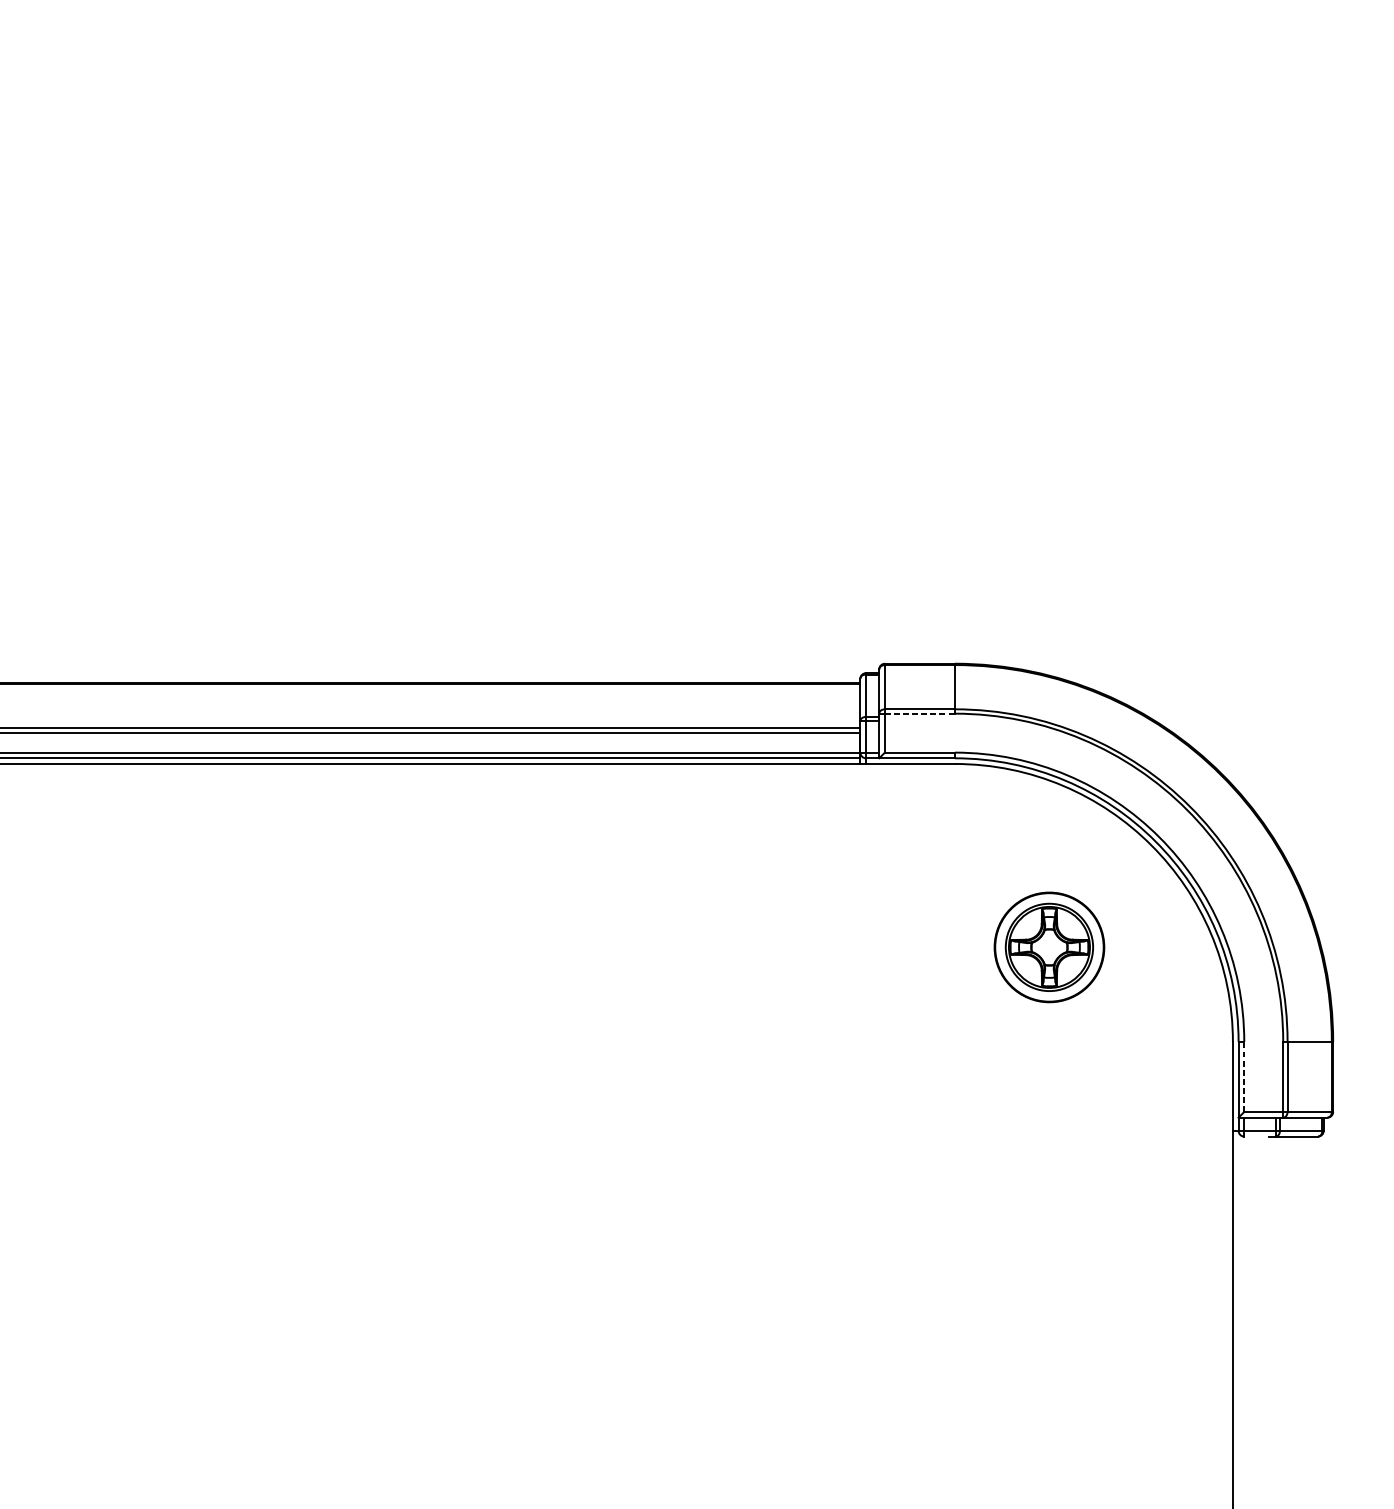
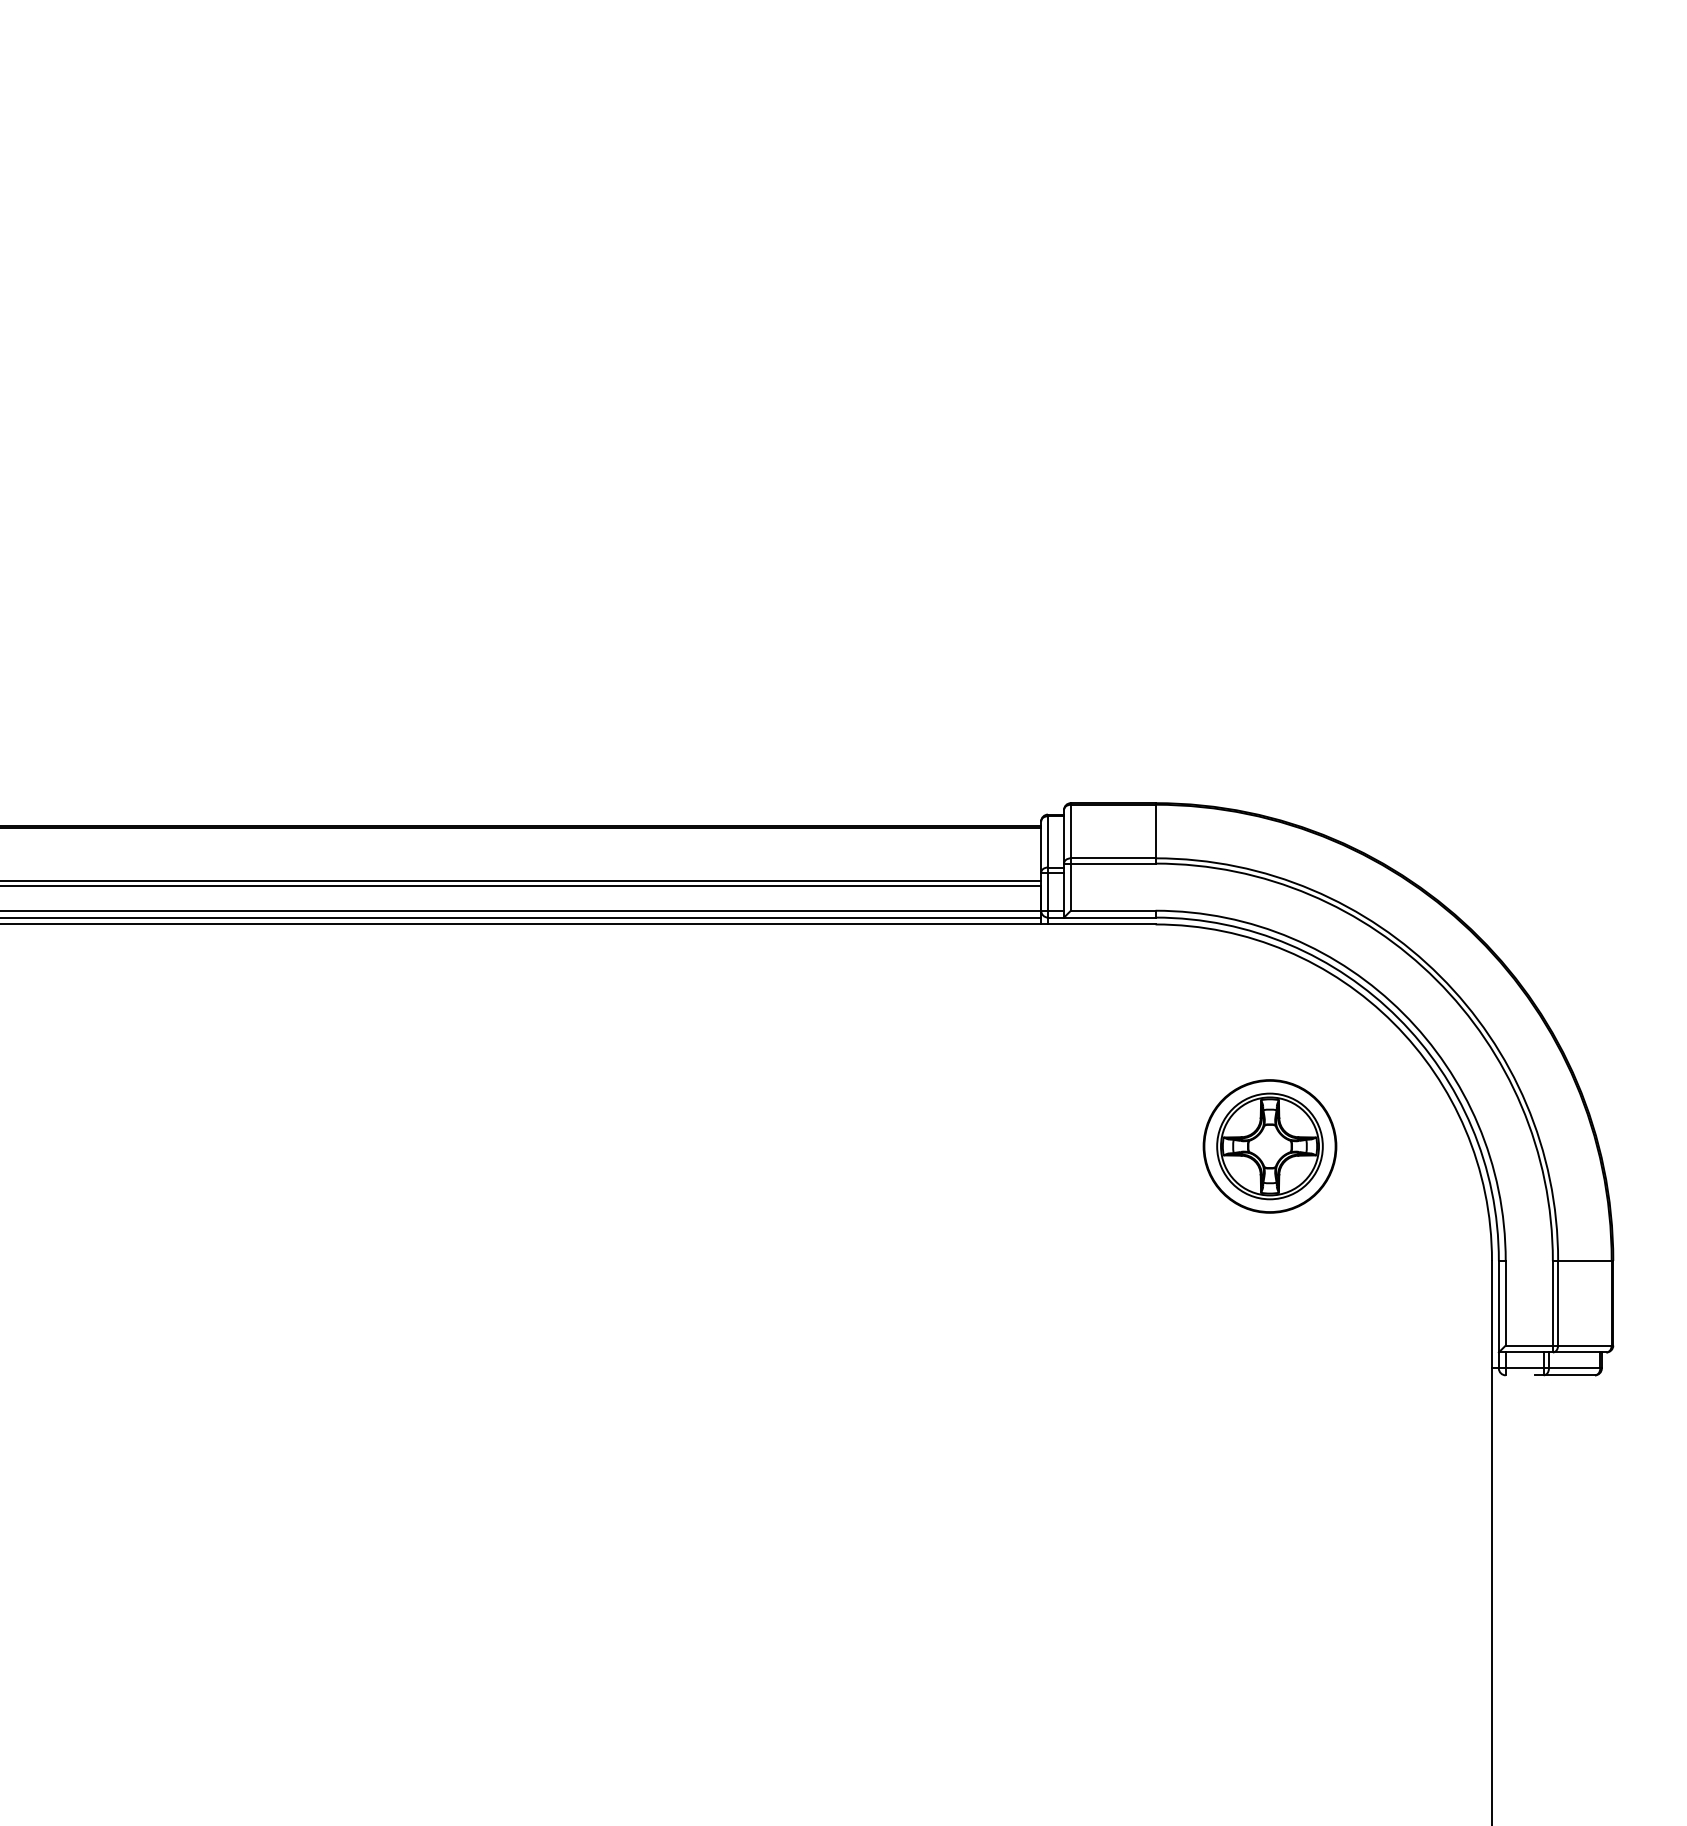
line: (920, 713) -> (1113, 863), dashed -> solid
line: (1244, 1076) -> (1505, 1302), dashed -> solid

